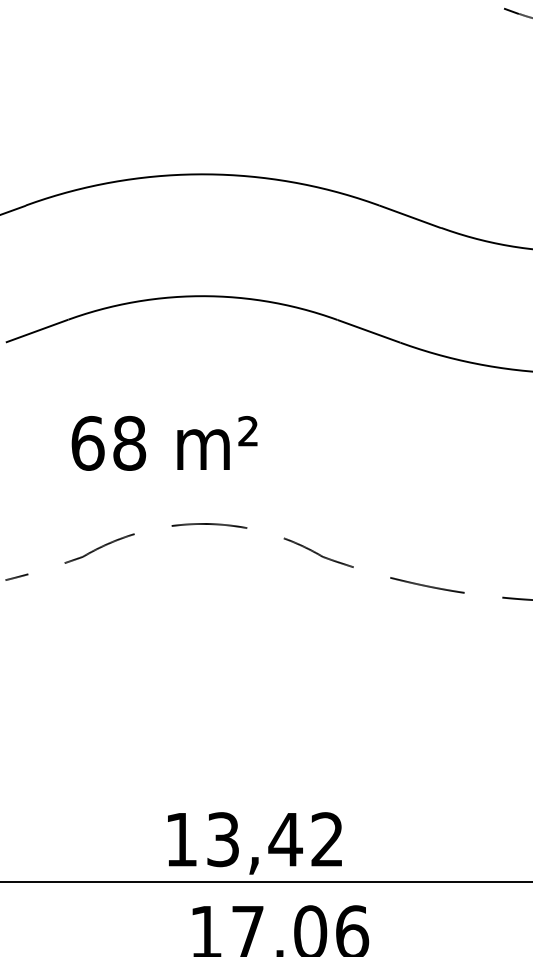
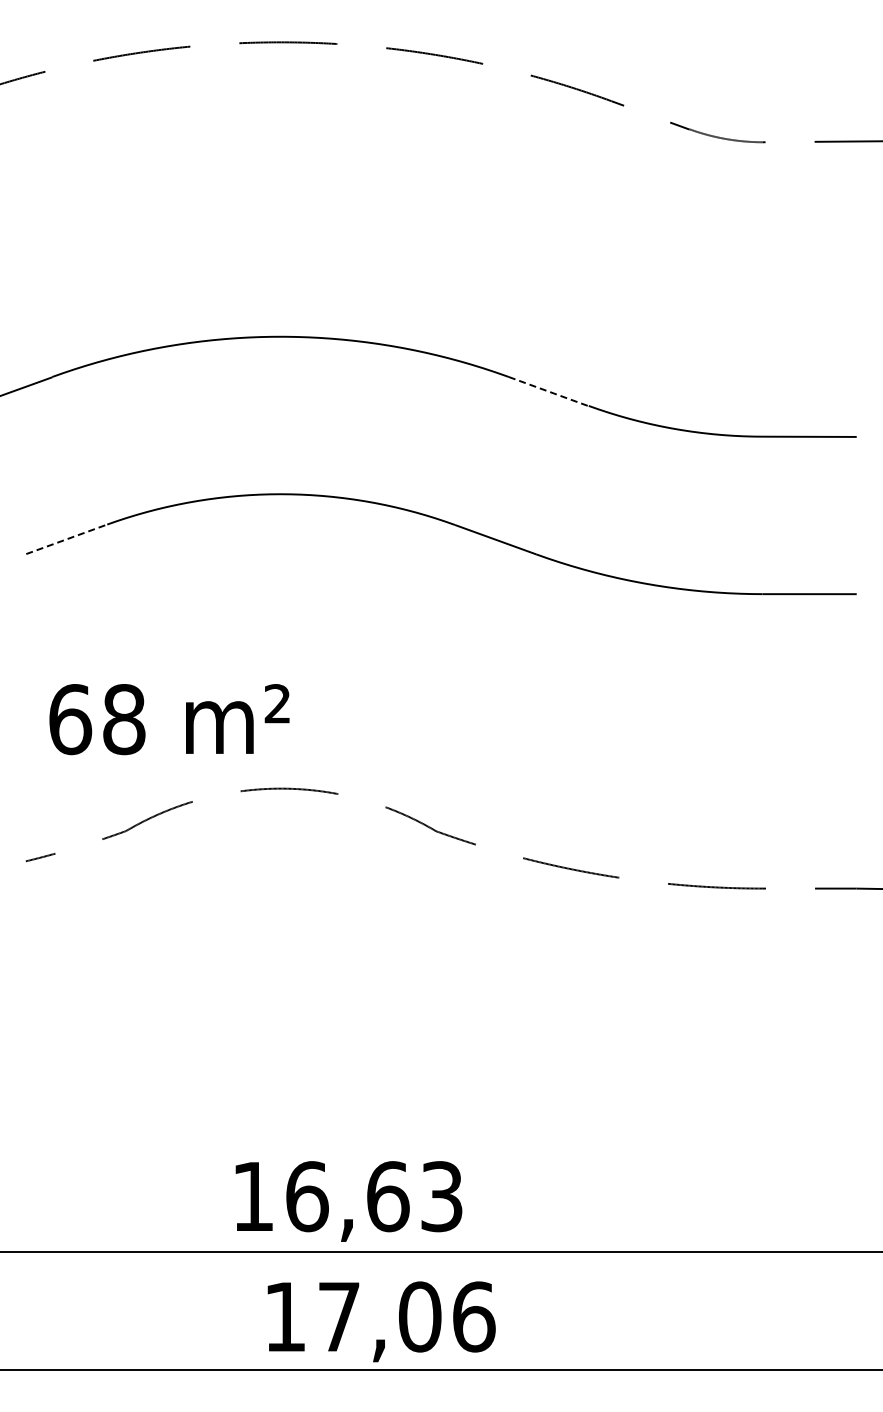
line: (409, 216) -> (548, 391), solid -> dashed
line: (37, 331) -> (67, 539), solid -> dashed
text: (164, 443) -> (169, 719), moved
text: (275, 839) -> (374, 1196), 13,42 -> 16,63

